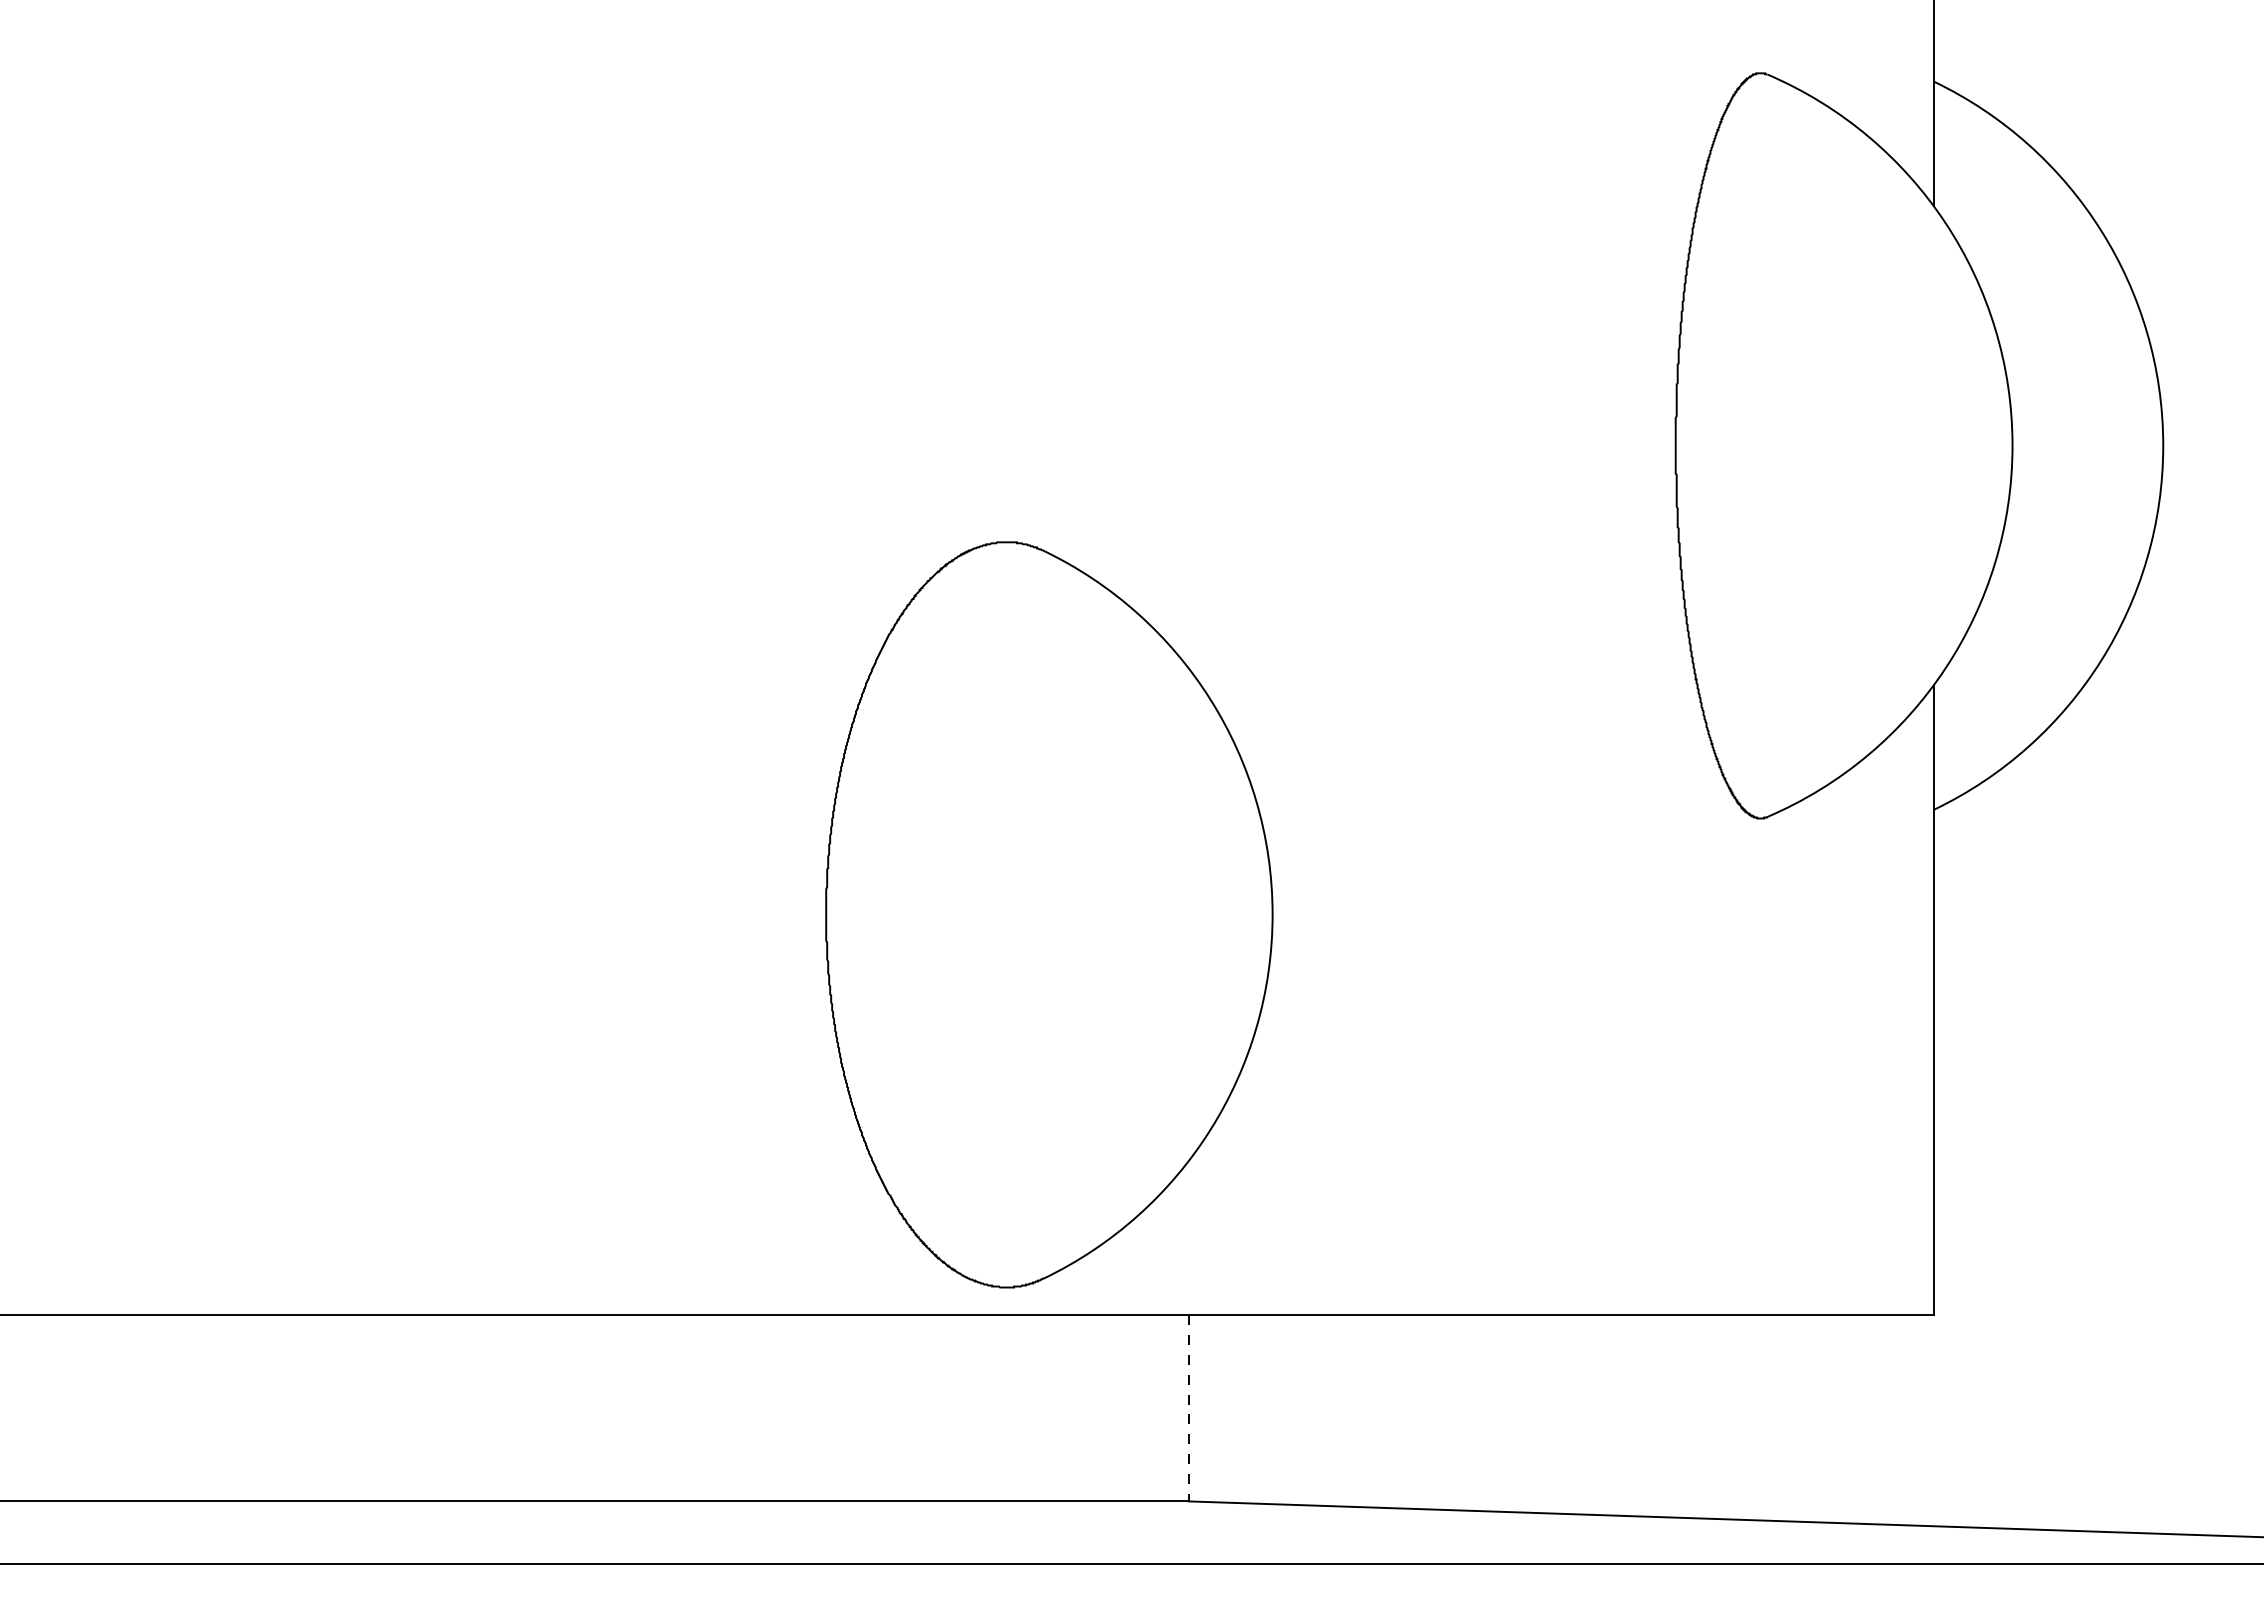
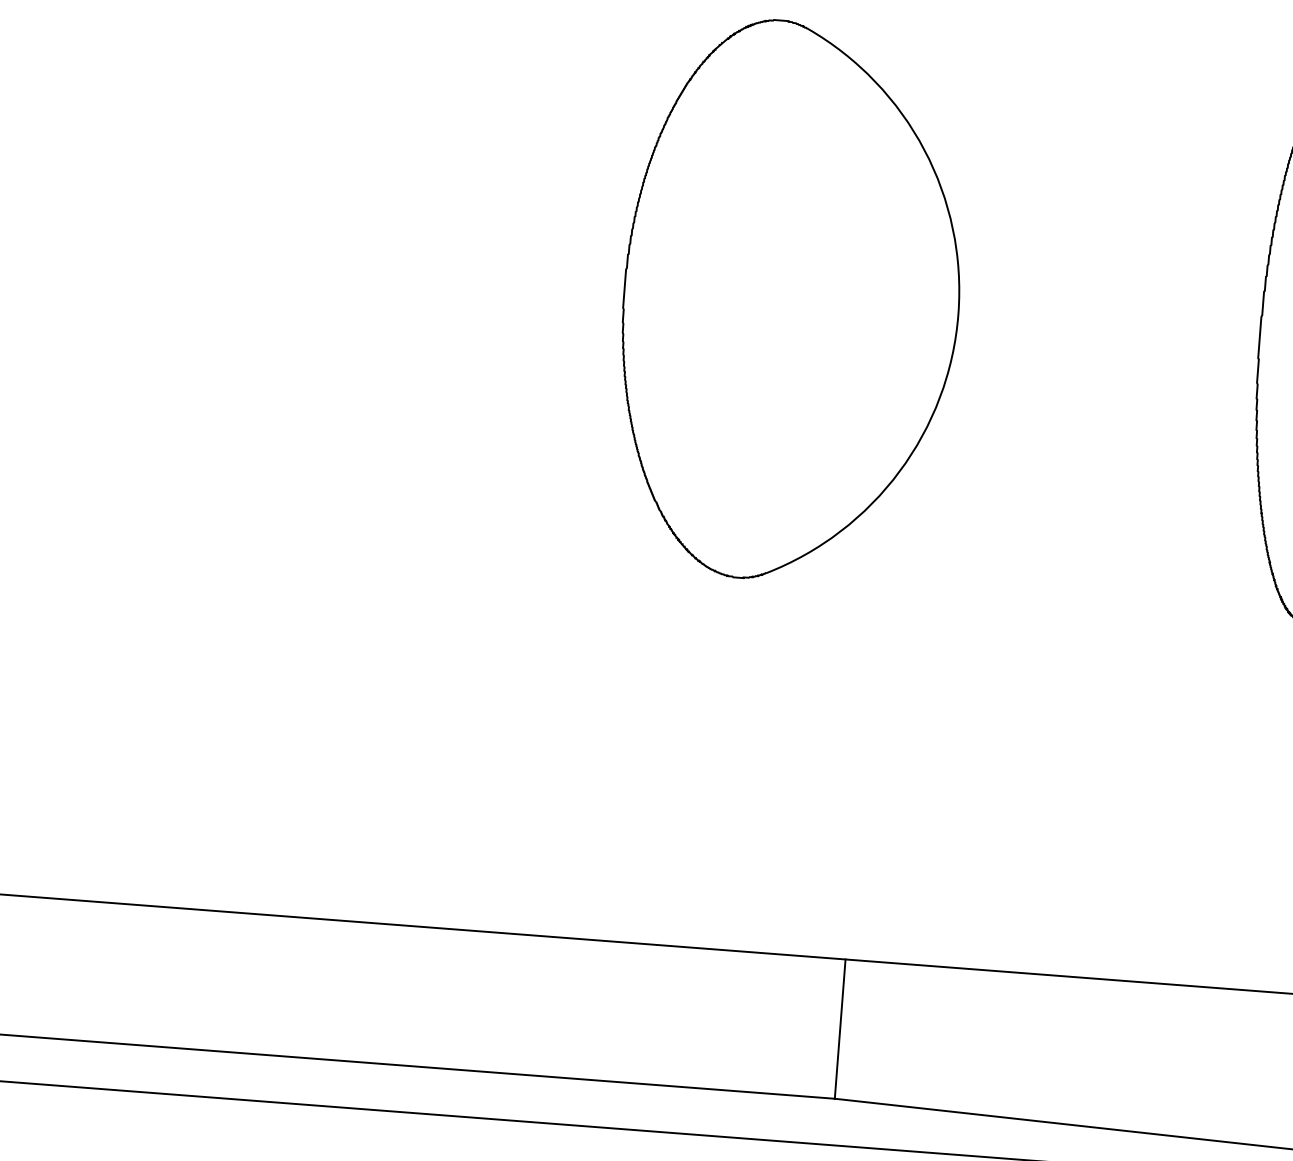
part: (1049, 914) -> (791, 301), moved
line: (1188, 1408) -> (840, 1029), dashed -> solid

